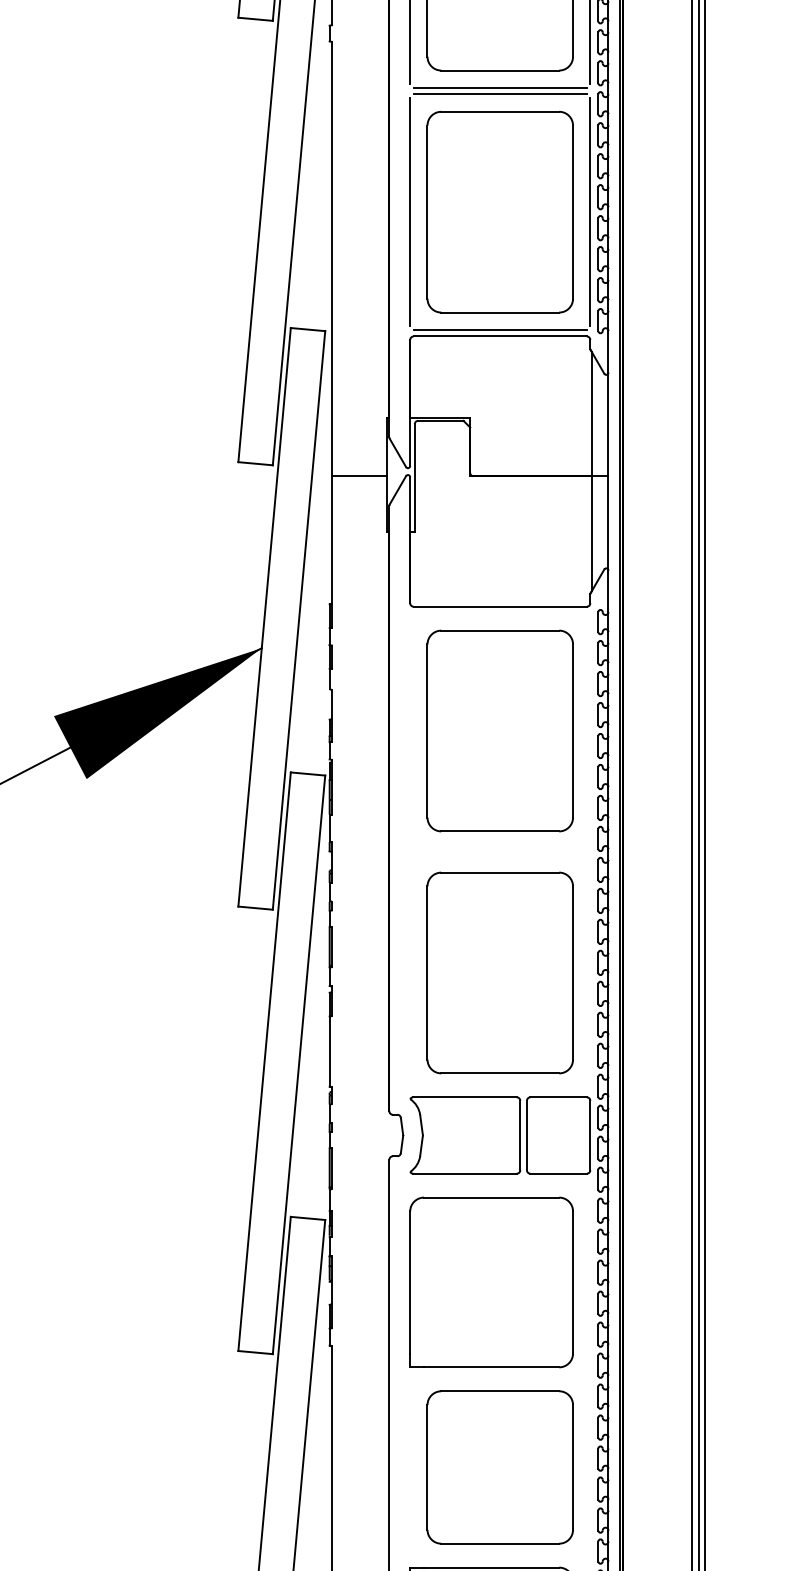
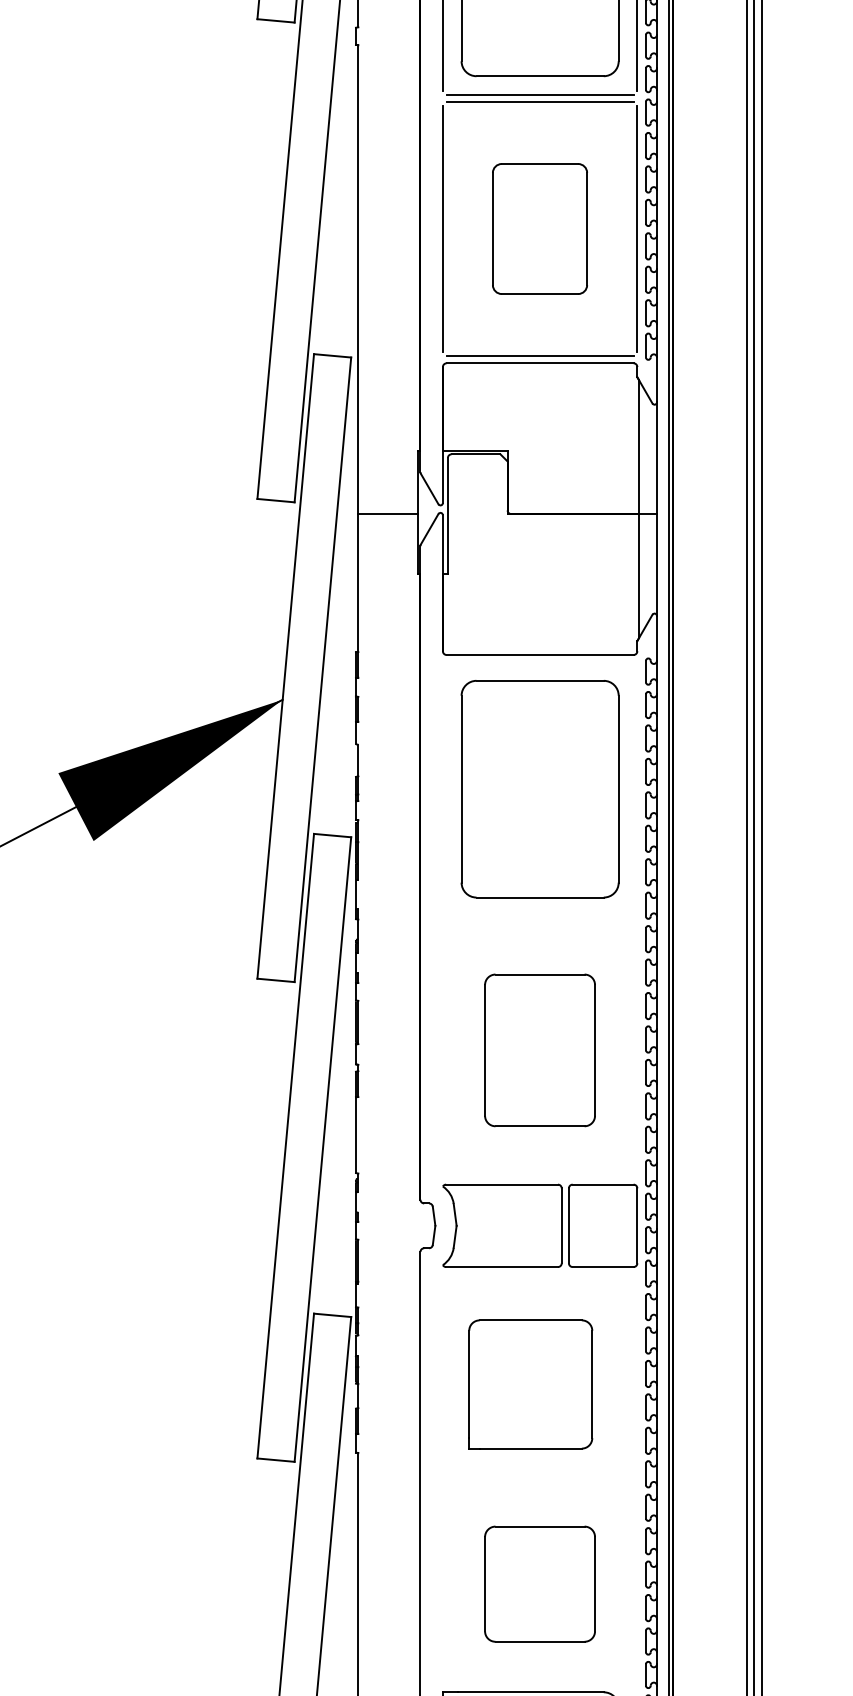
part: (499, 211) -> (539, 228), size x0.6
part: (499, 972) -> (539, 1049), size x0.7
part: (491, 1282) -> (530, 1384), size x0.7
part: (499, 1467) -> (539, 1584), size x0.7

